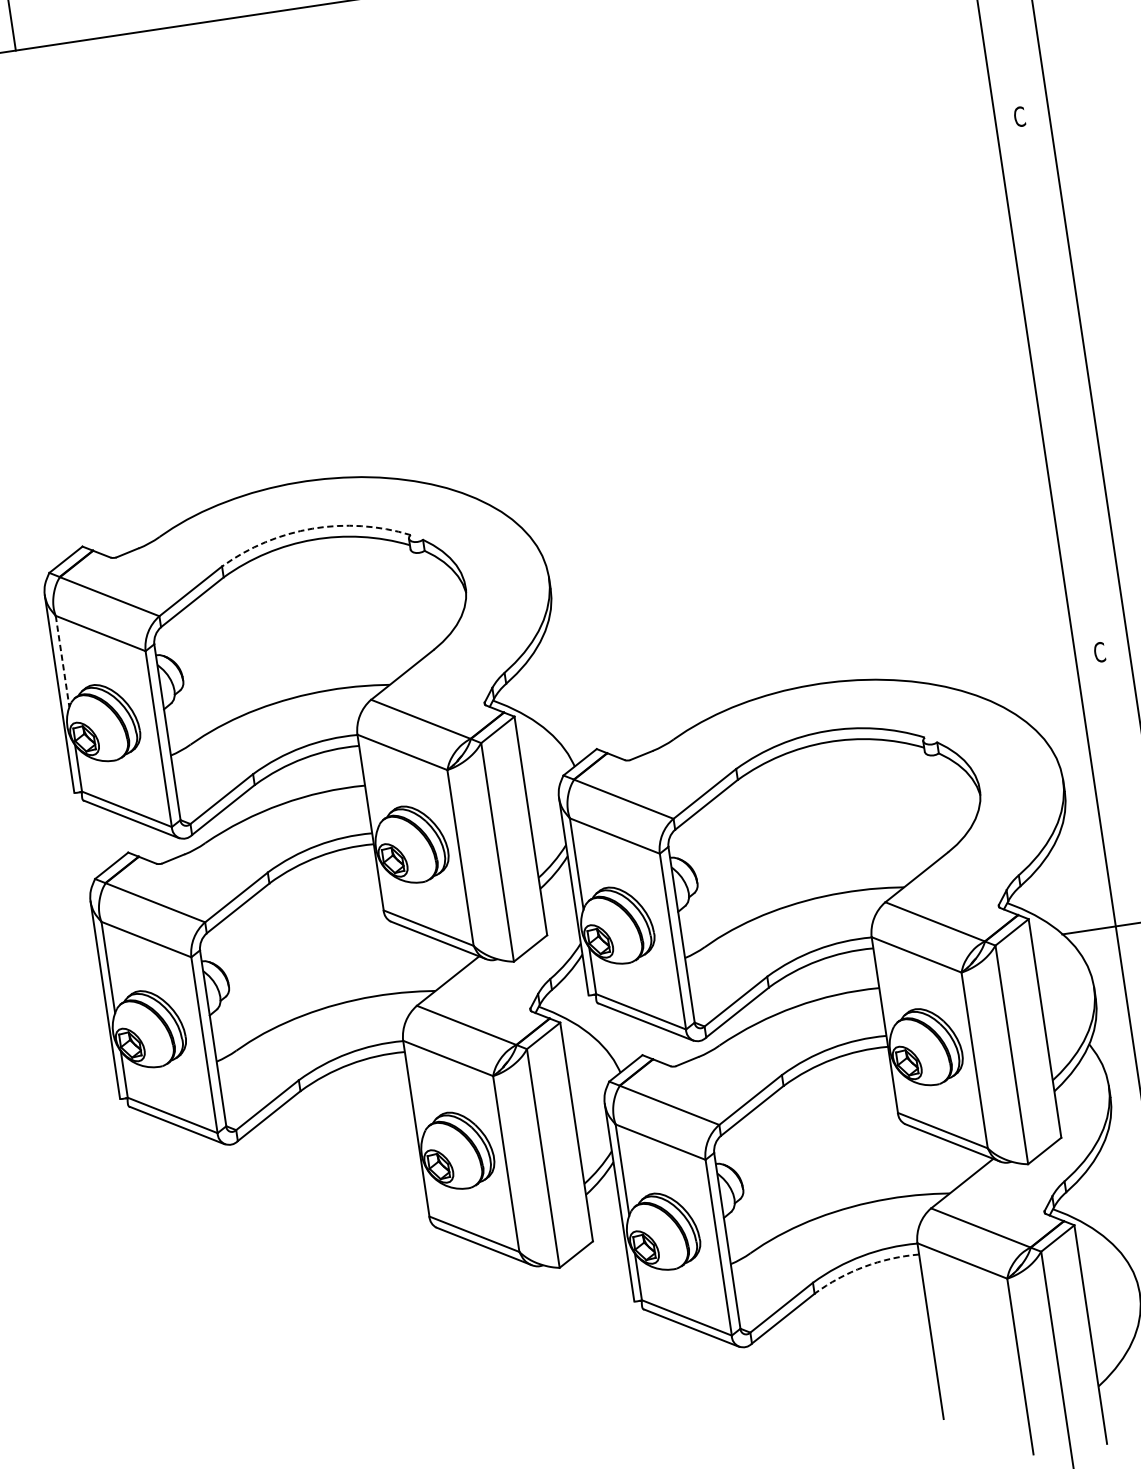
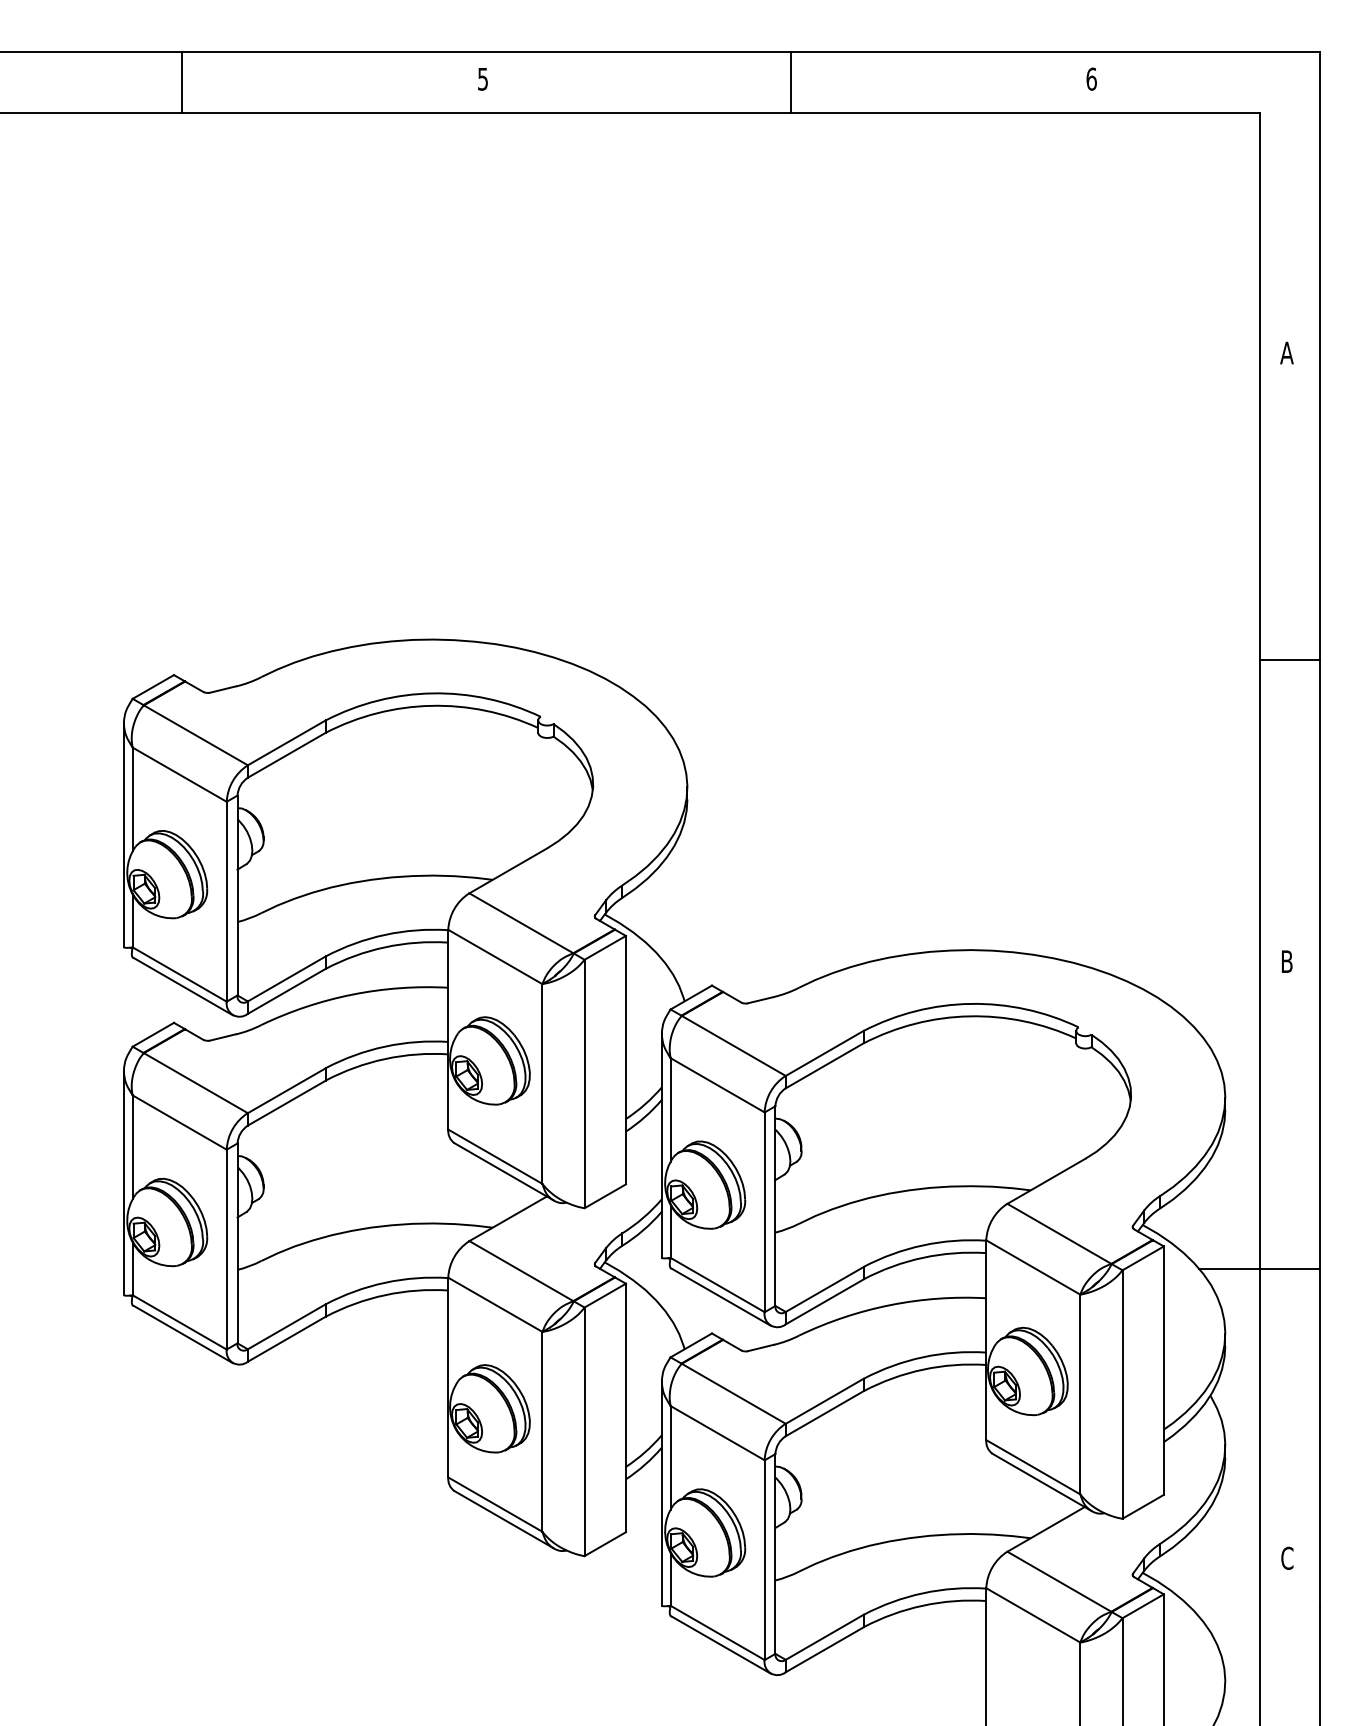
text: (1019, 116) -> (1286, 352), C -> A
line: (1062, 387) -> (1289, 660), added
arc: (312, 528) -> (432, 693), dashed -> solid
text: (1100, 652) -> (1287, 961), C -> B
line: (62, 661) -> (132, 799), dashed -> solid
arc: (864, 1266) -> (923, 1605), dashed -> solid

